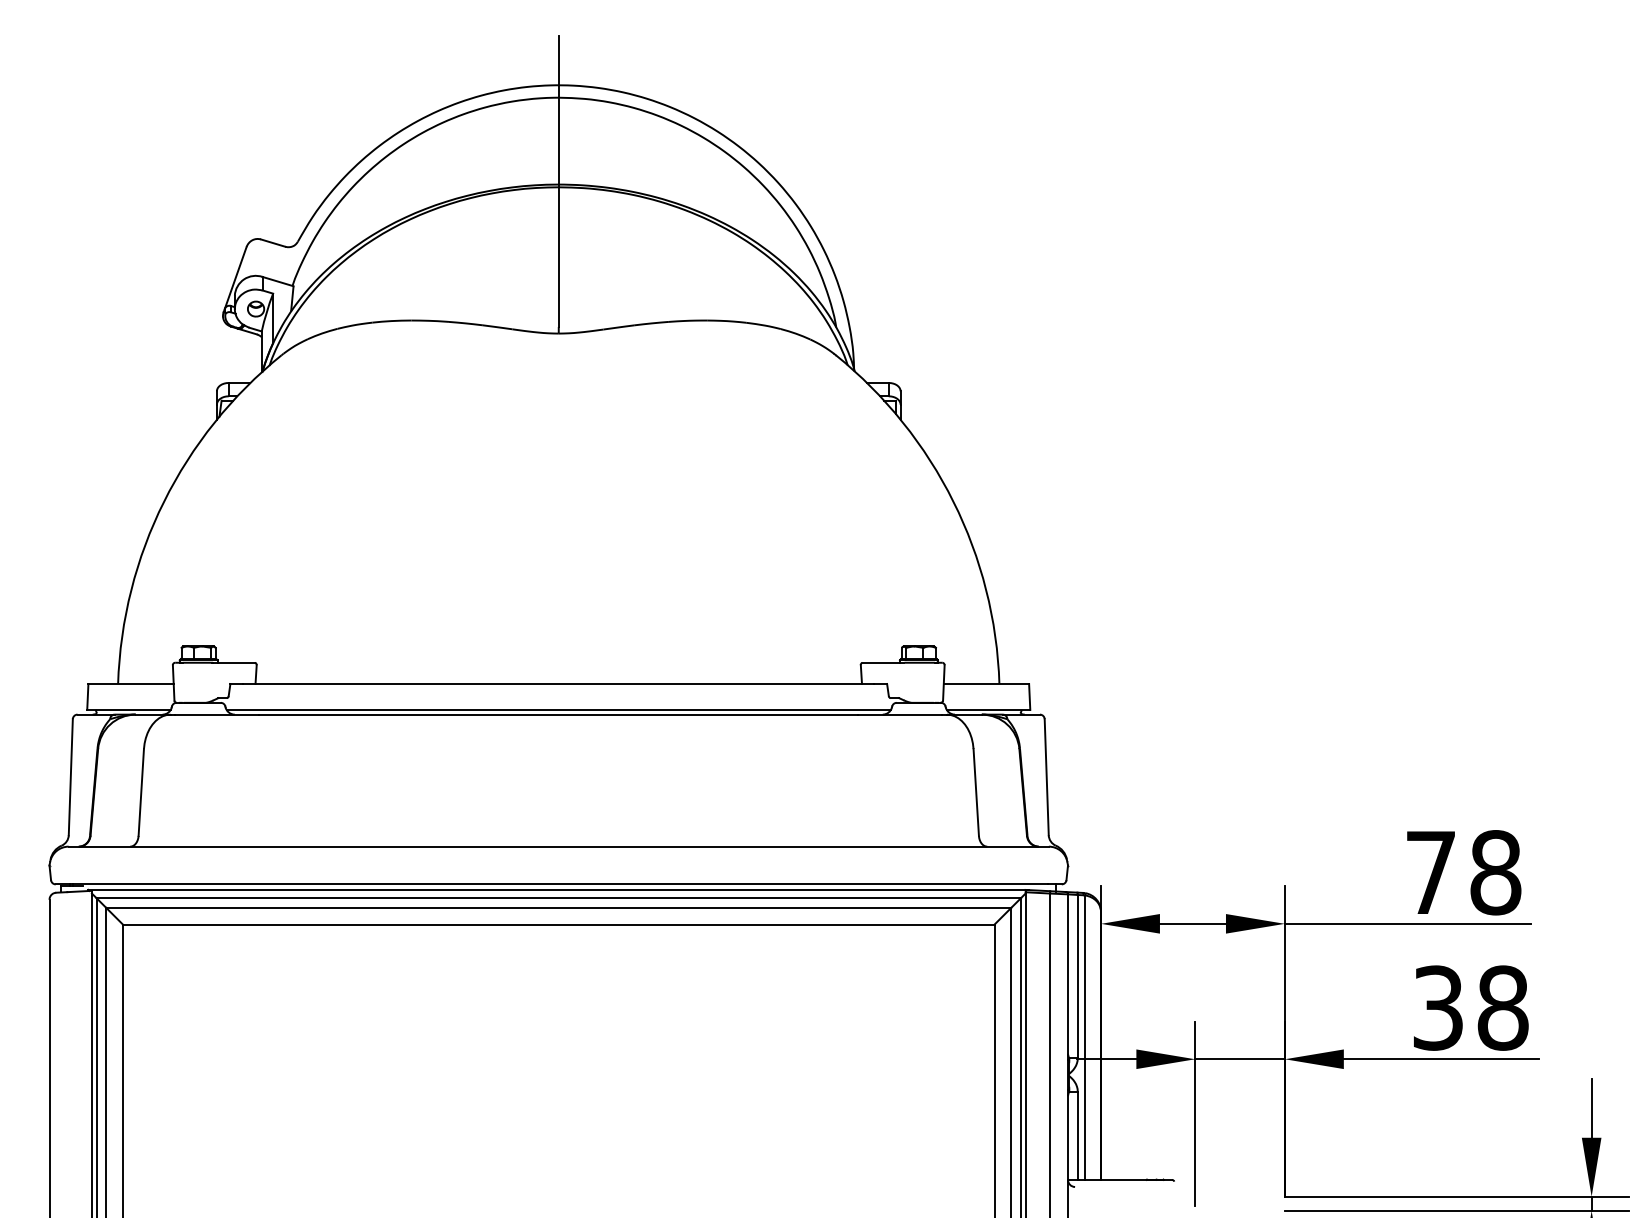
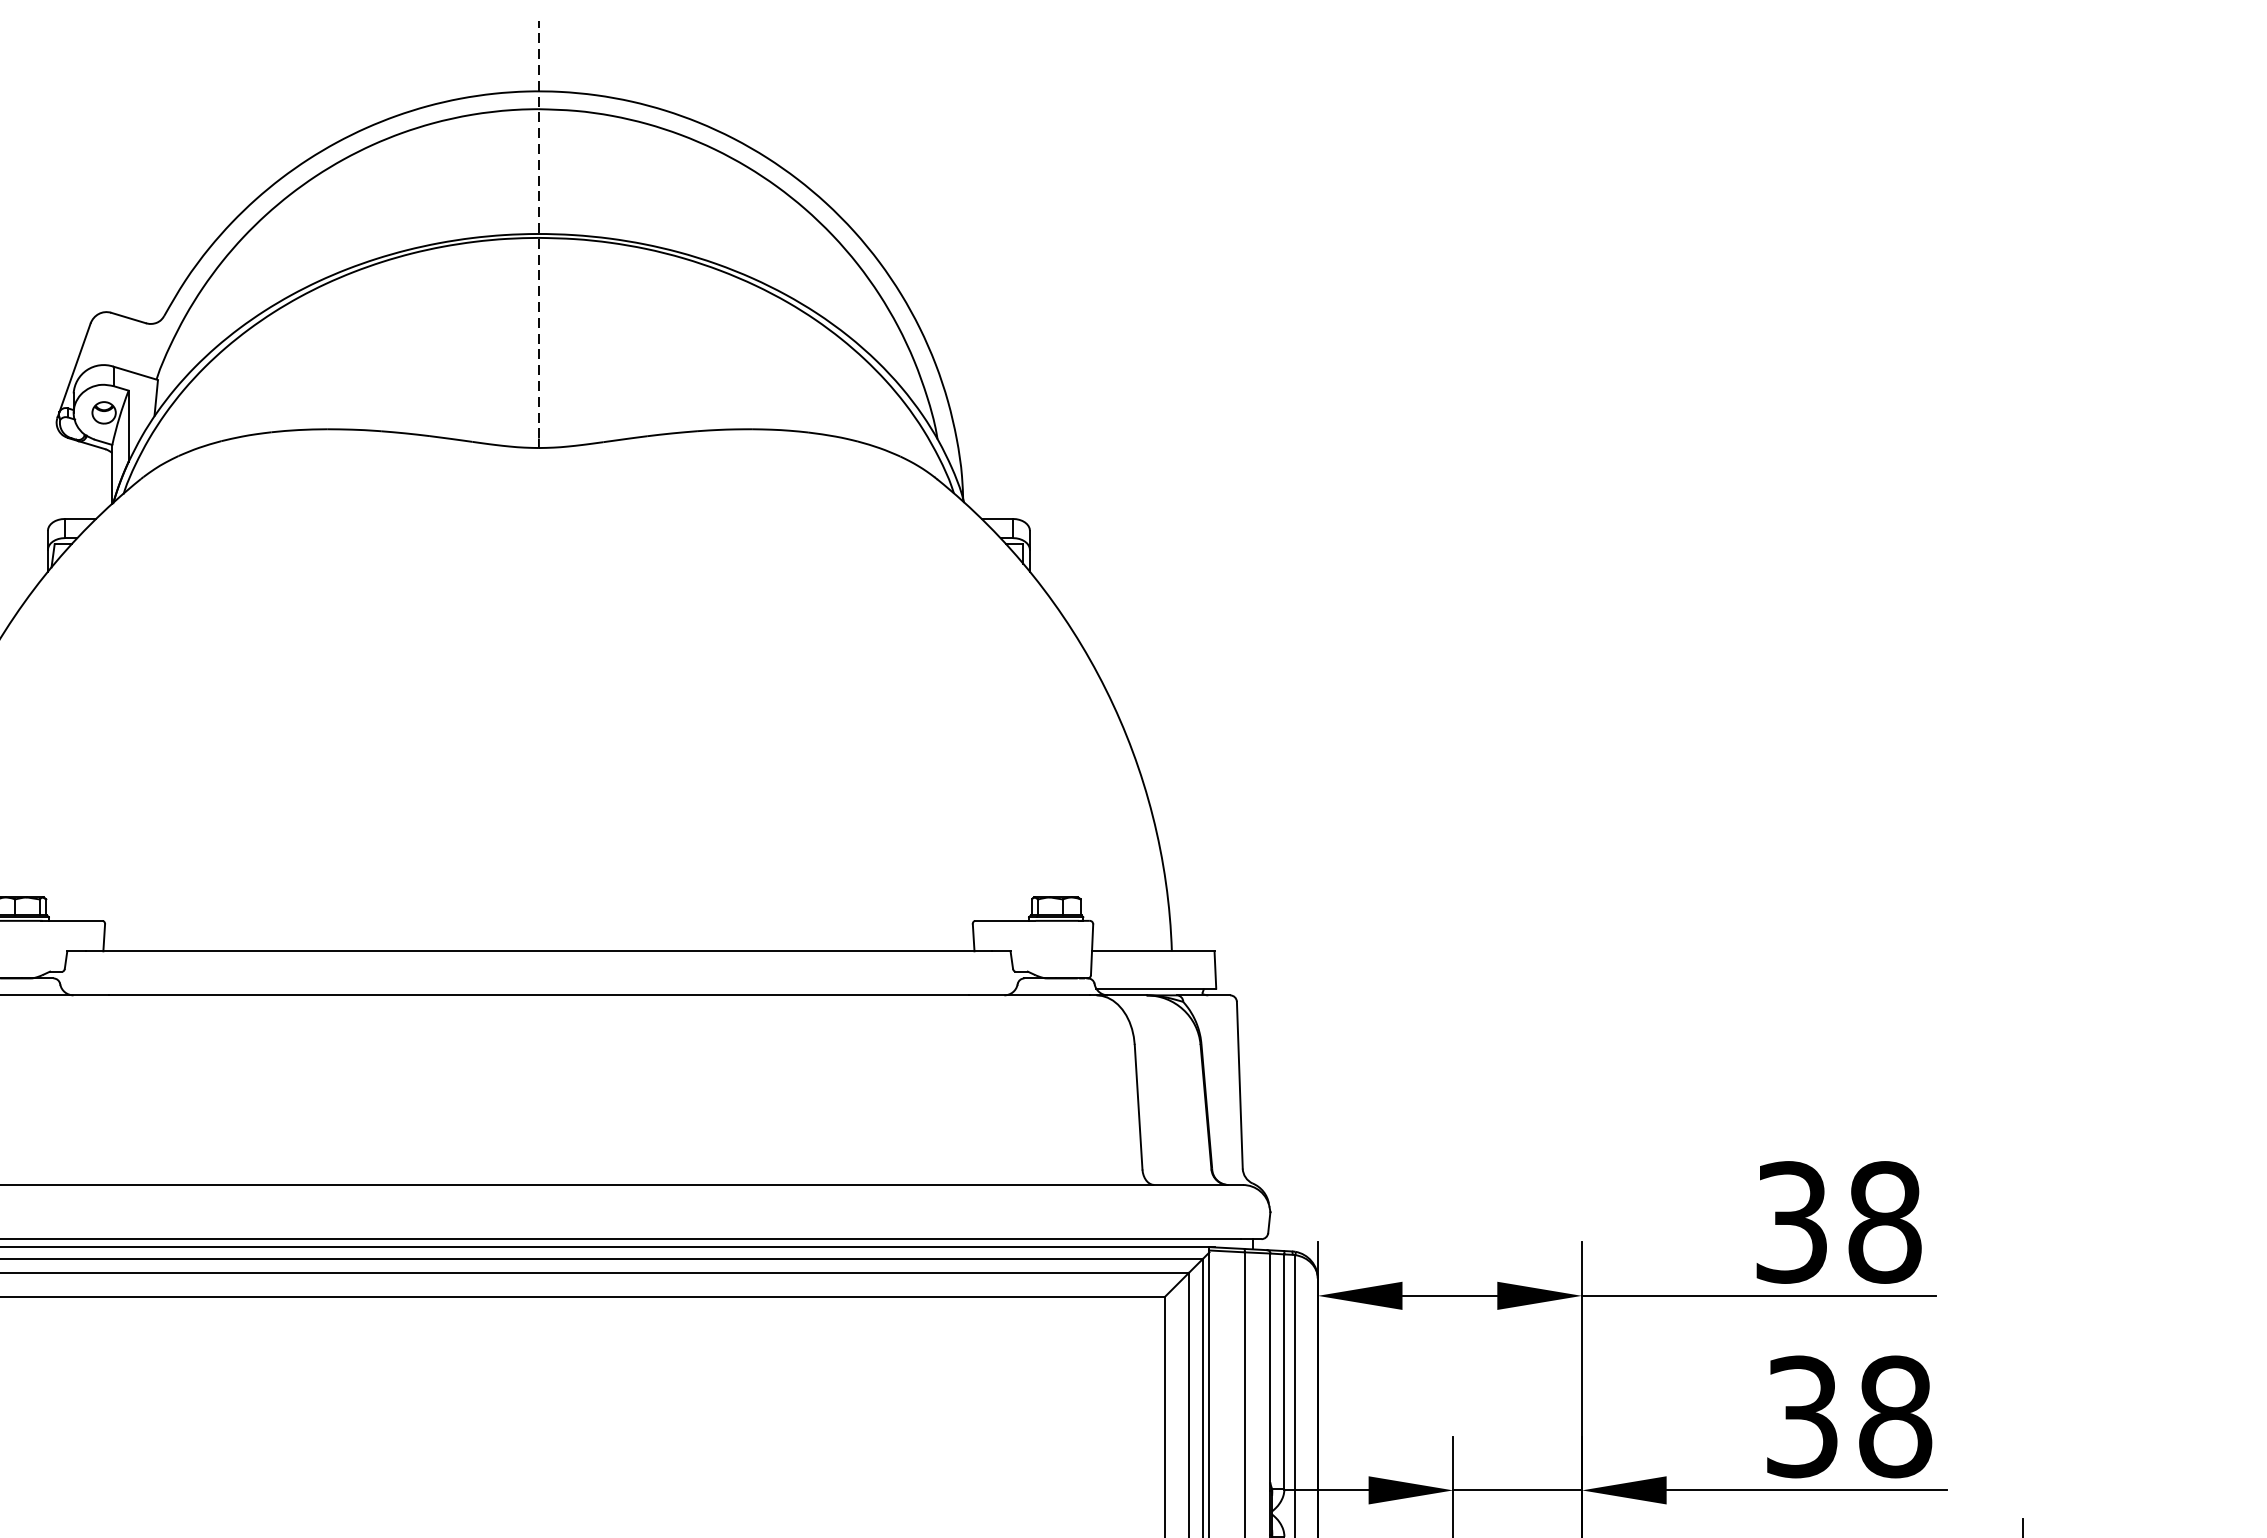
line: (558, 181) -> (538, 229), solid -> dashed
line: (558, 709) -> (538, 987), removed
text: (1430, 872) -> (1791, 1222), 78 -> 38

